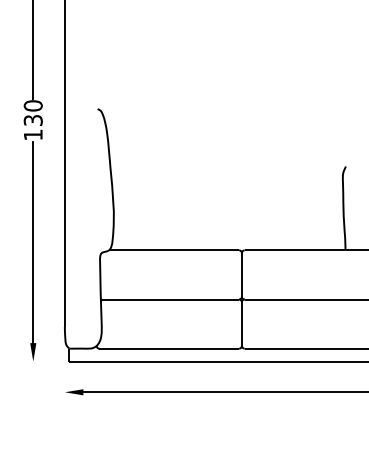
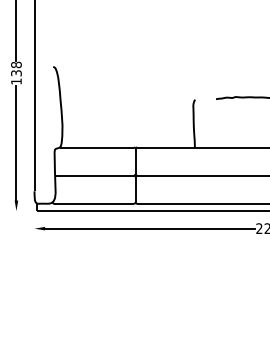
text: (33, 105) -> (16, 64), 130 -> 138

